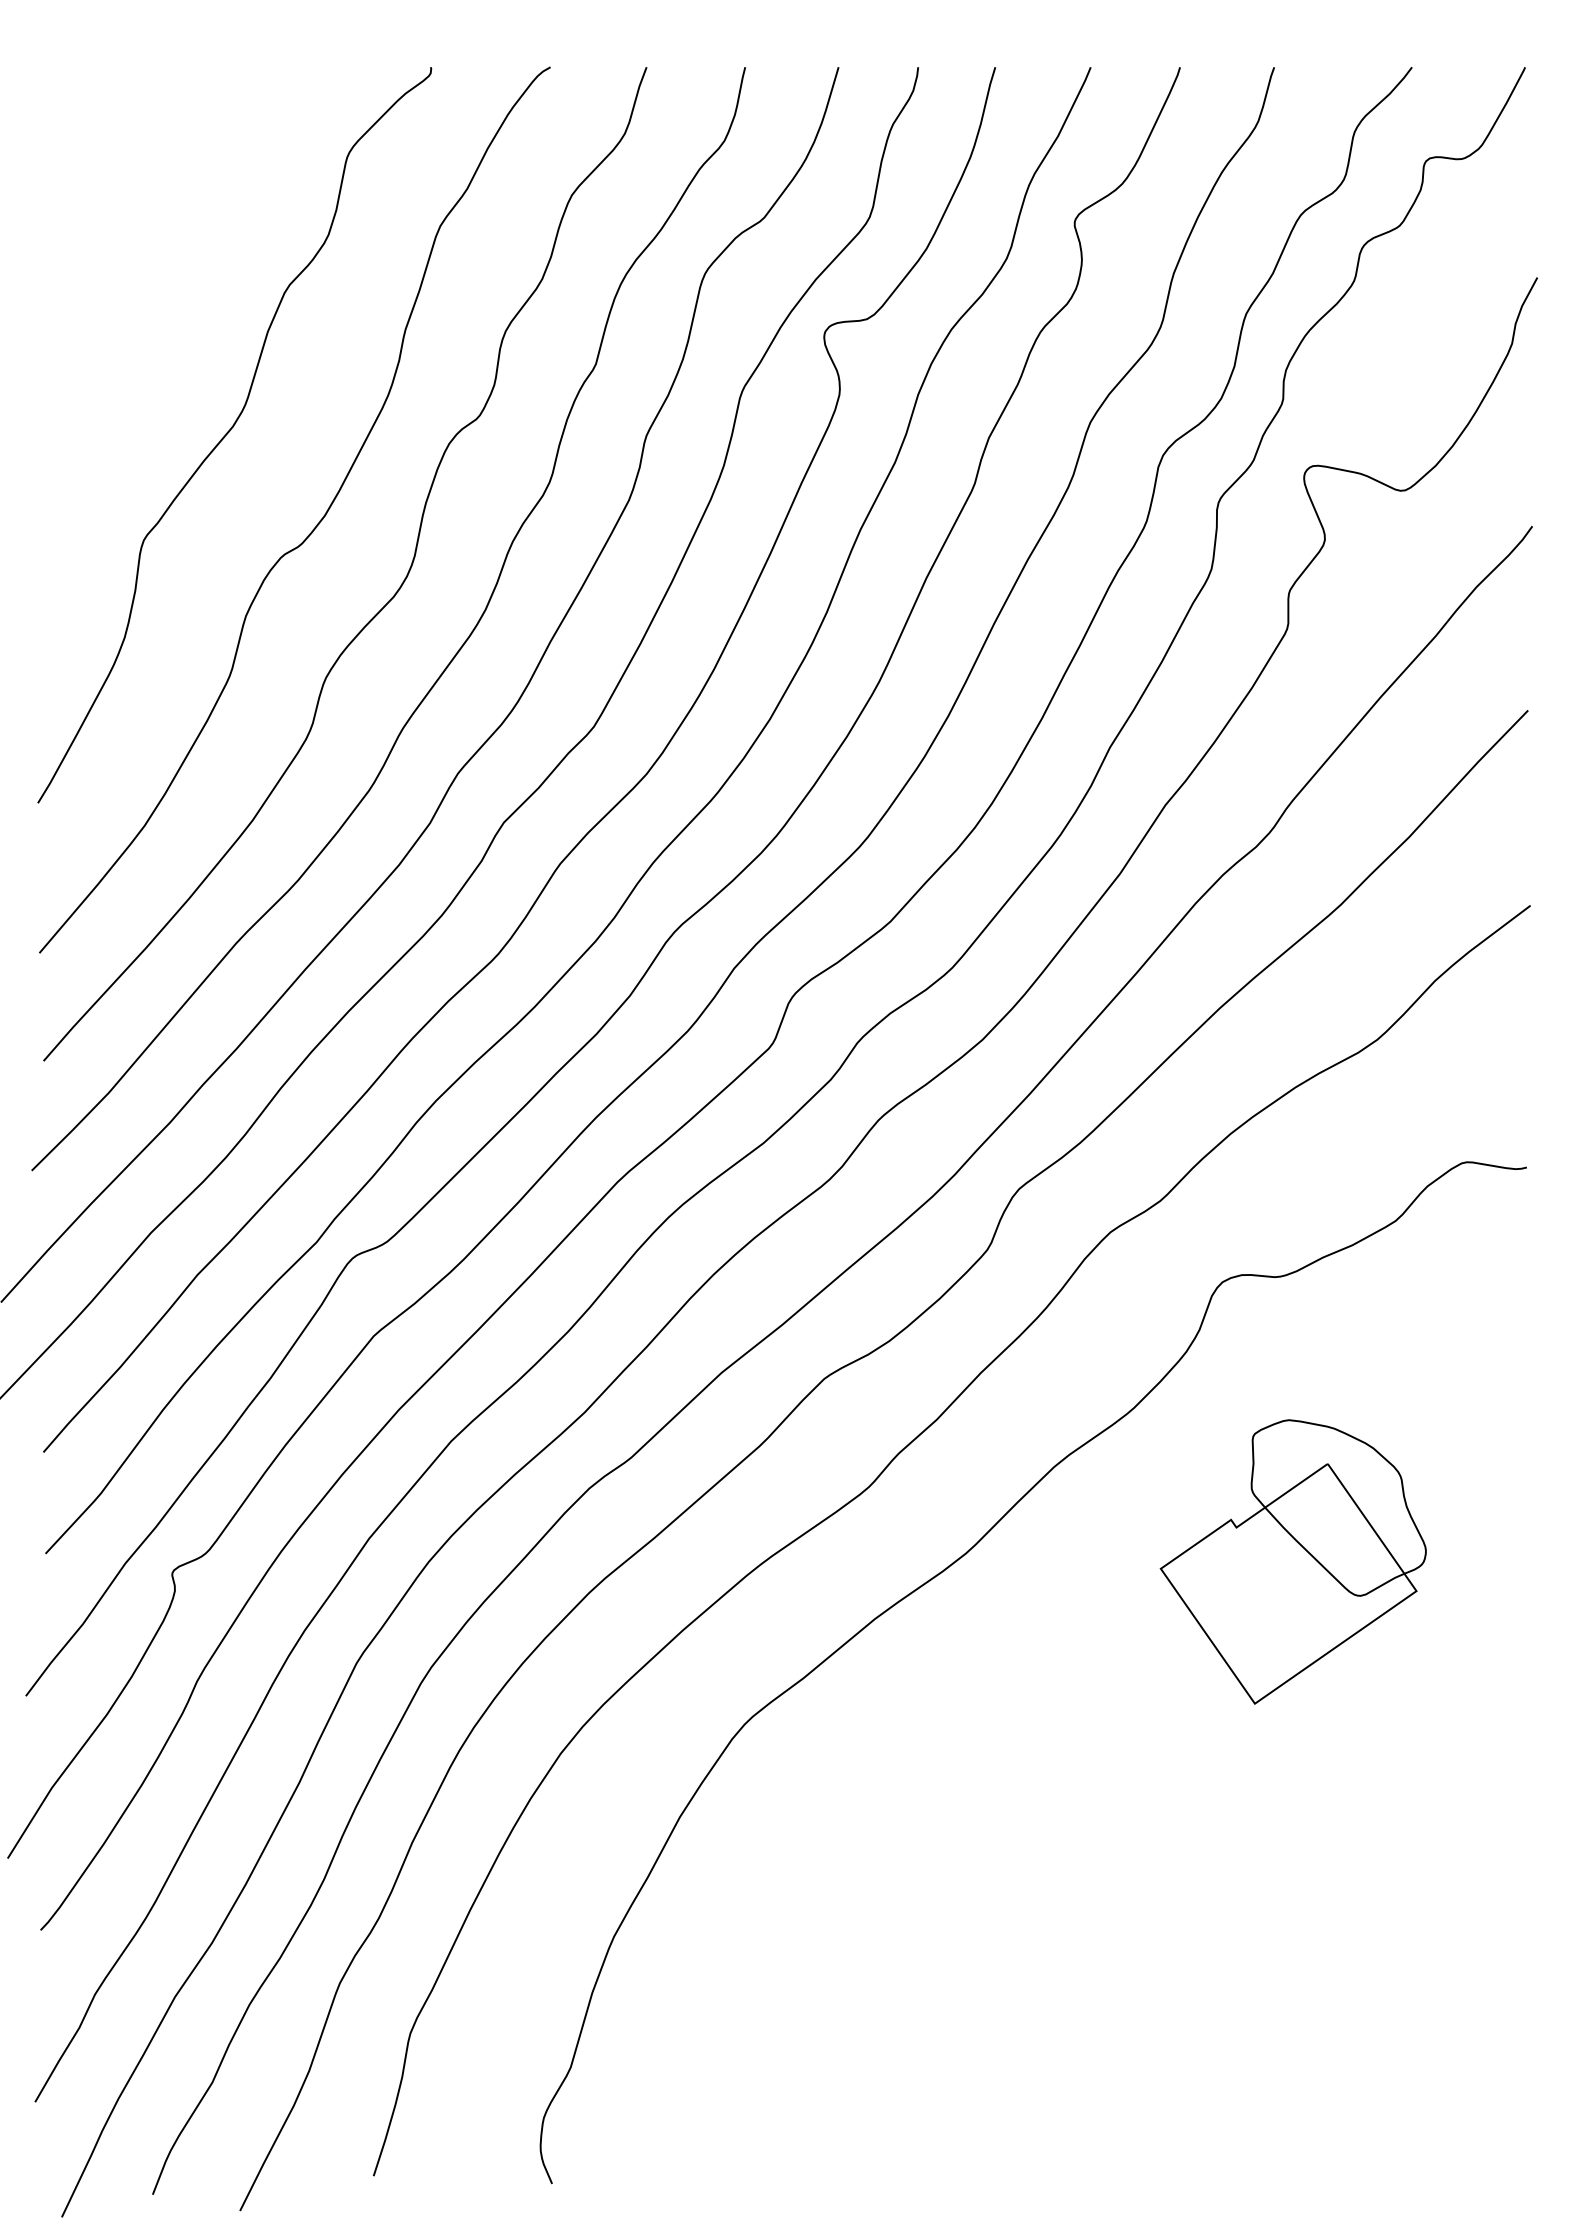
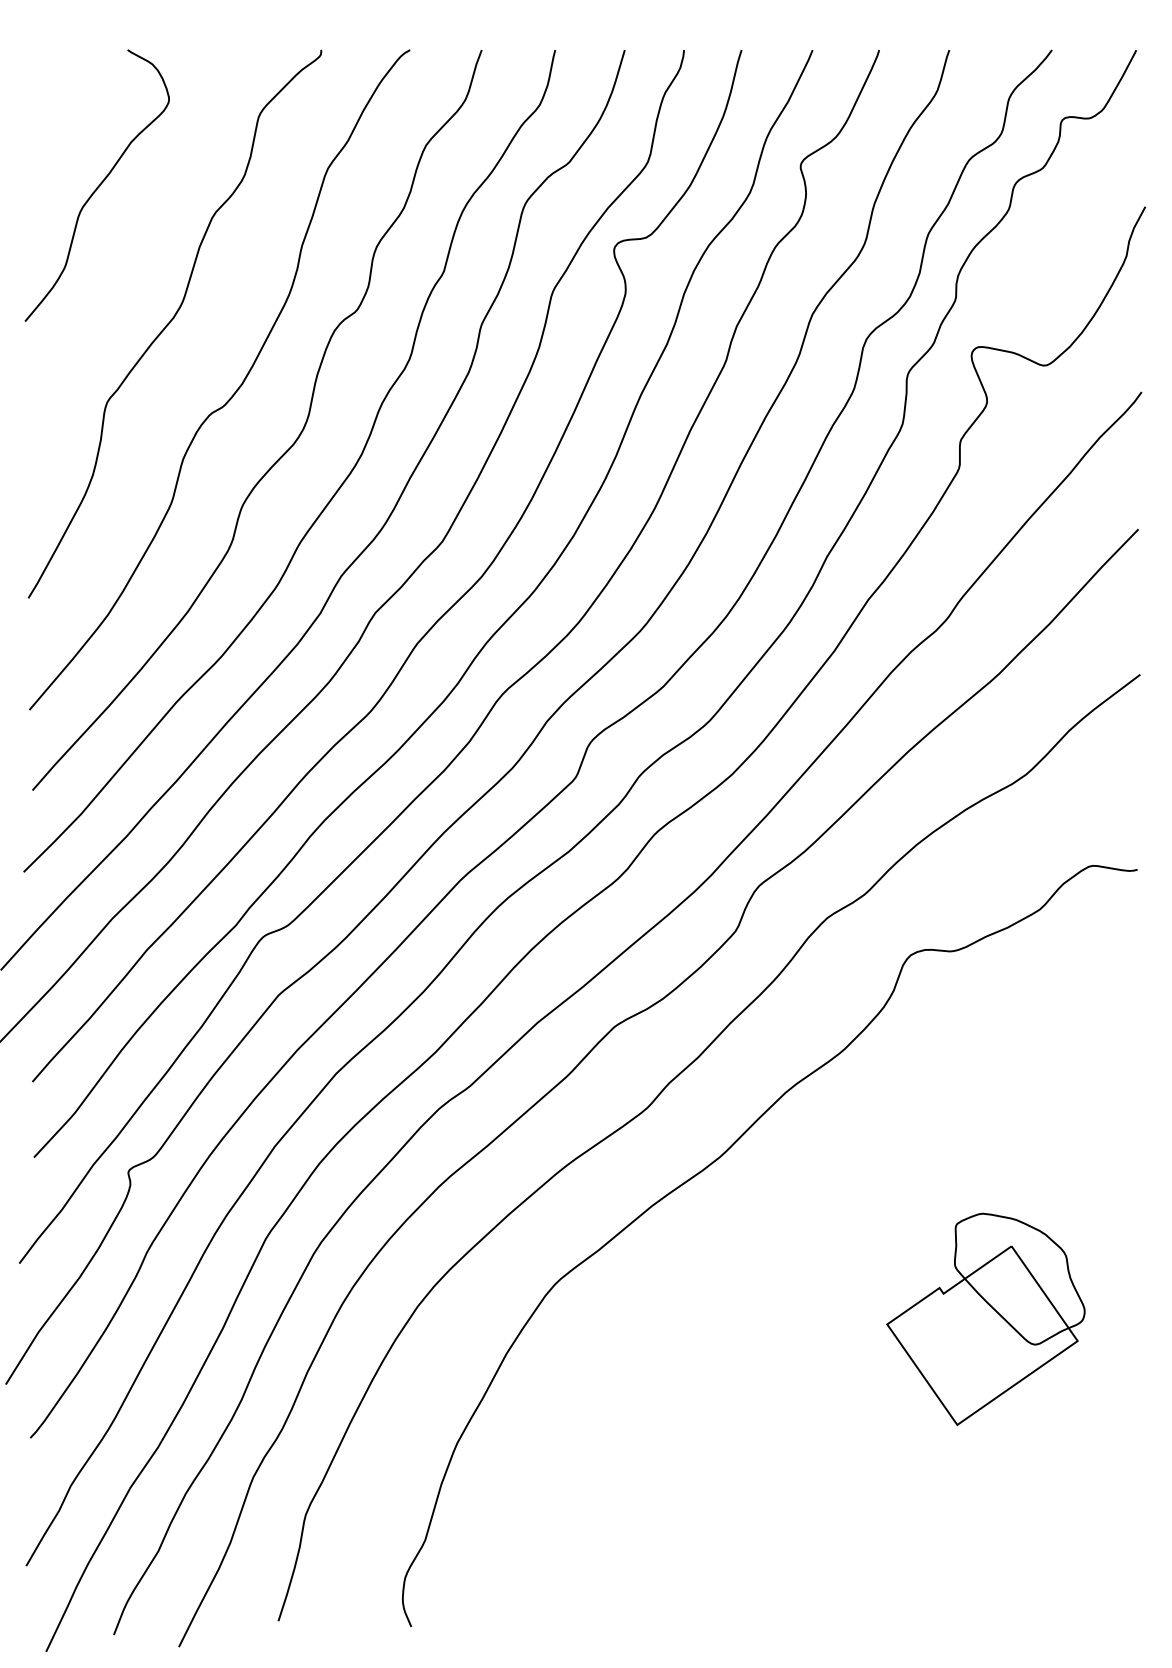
curve: (132, 248) -> (98, 185), added
part: (1292, 1561) -> (985, 1318), moved

